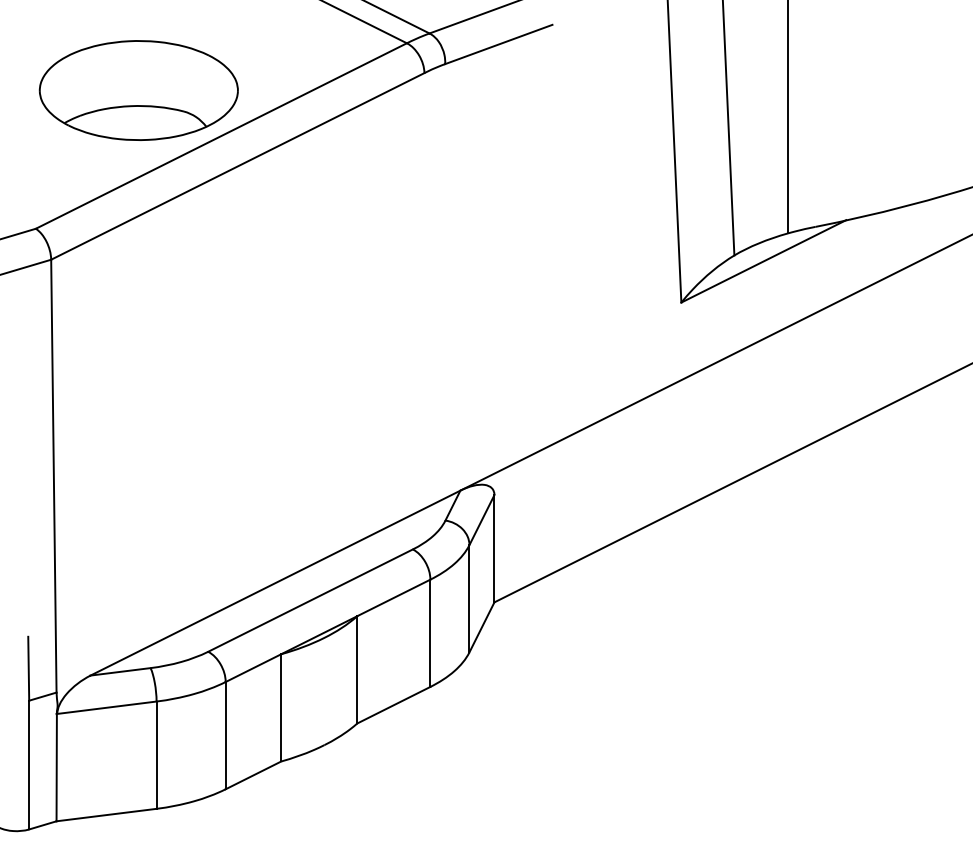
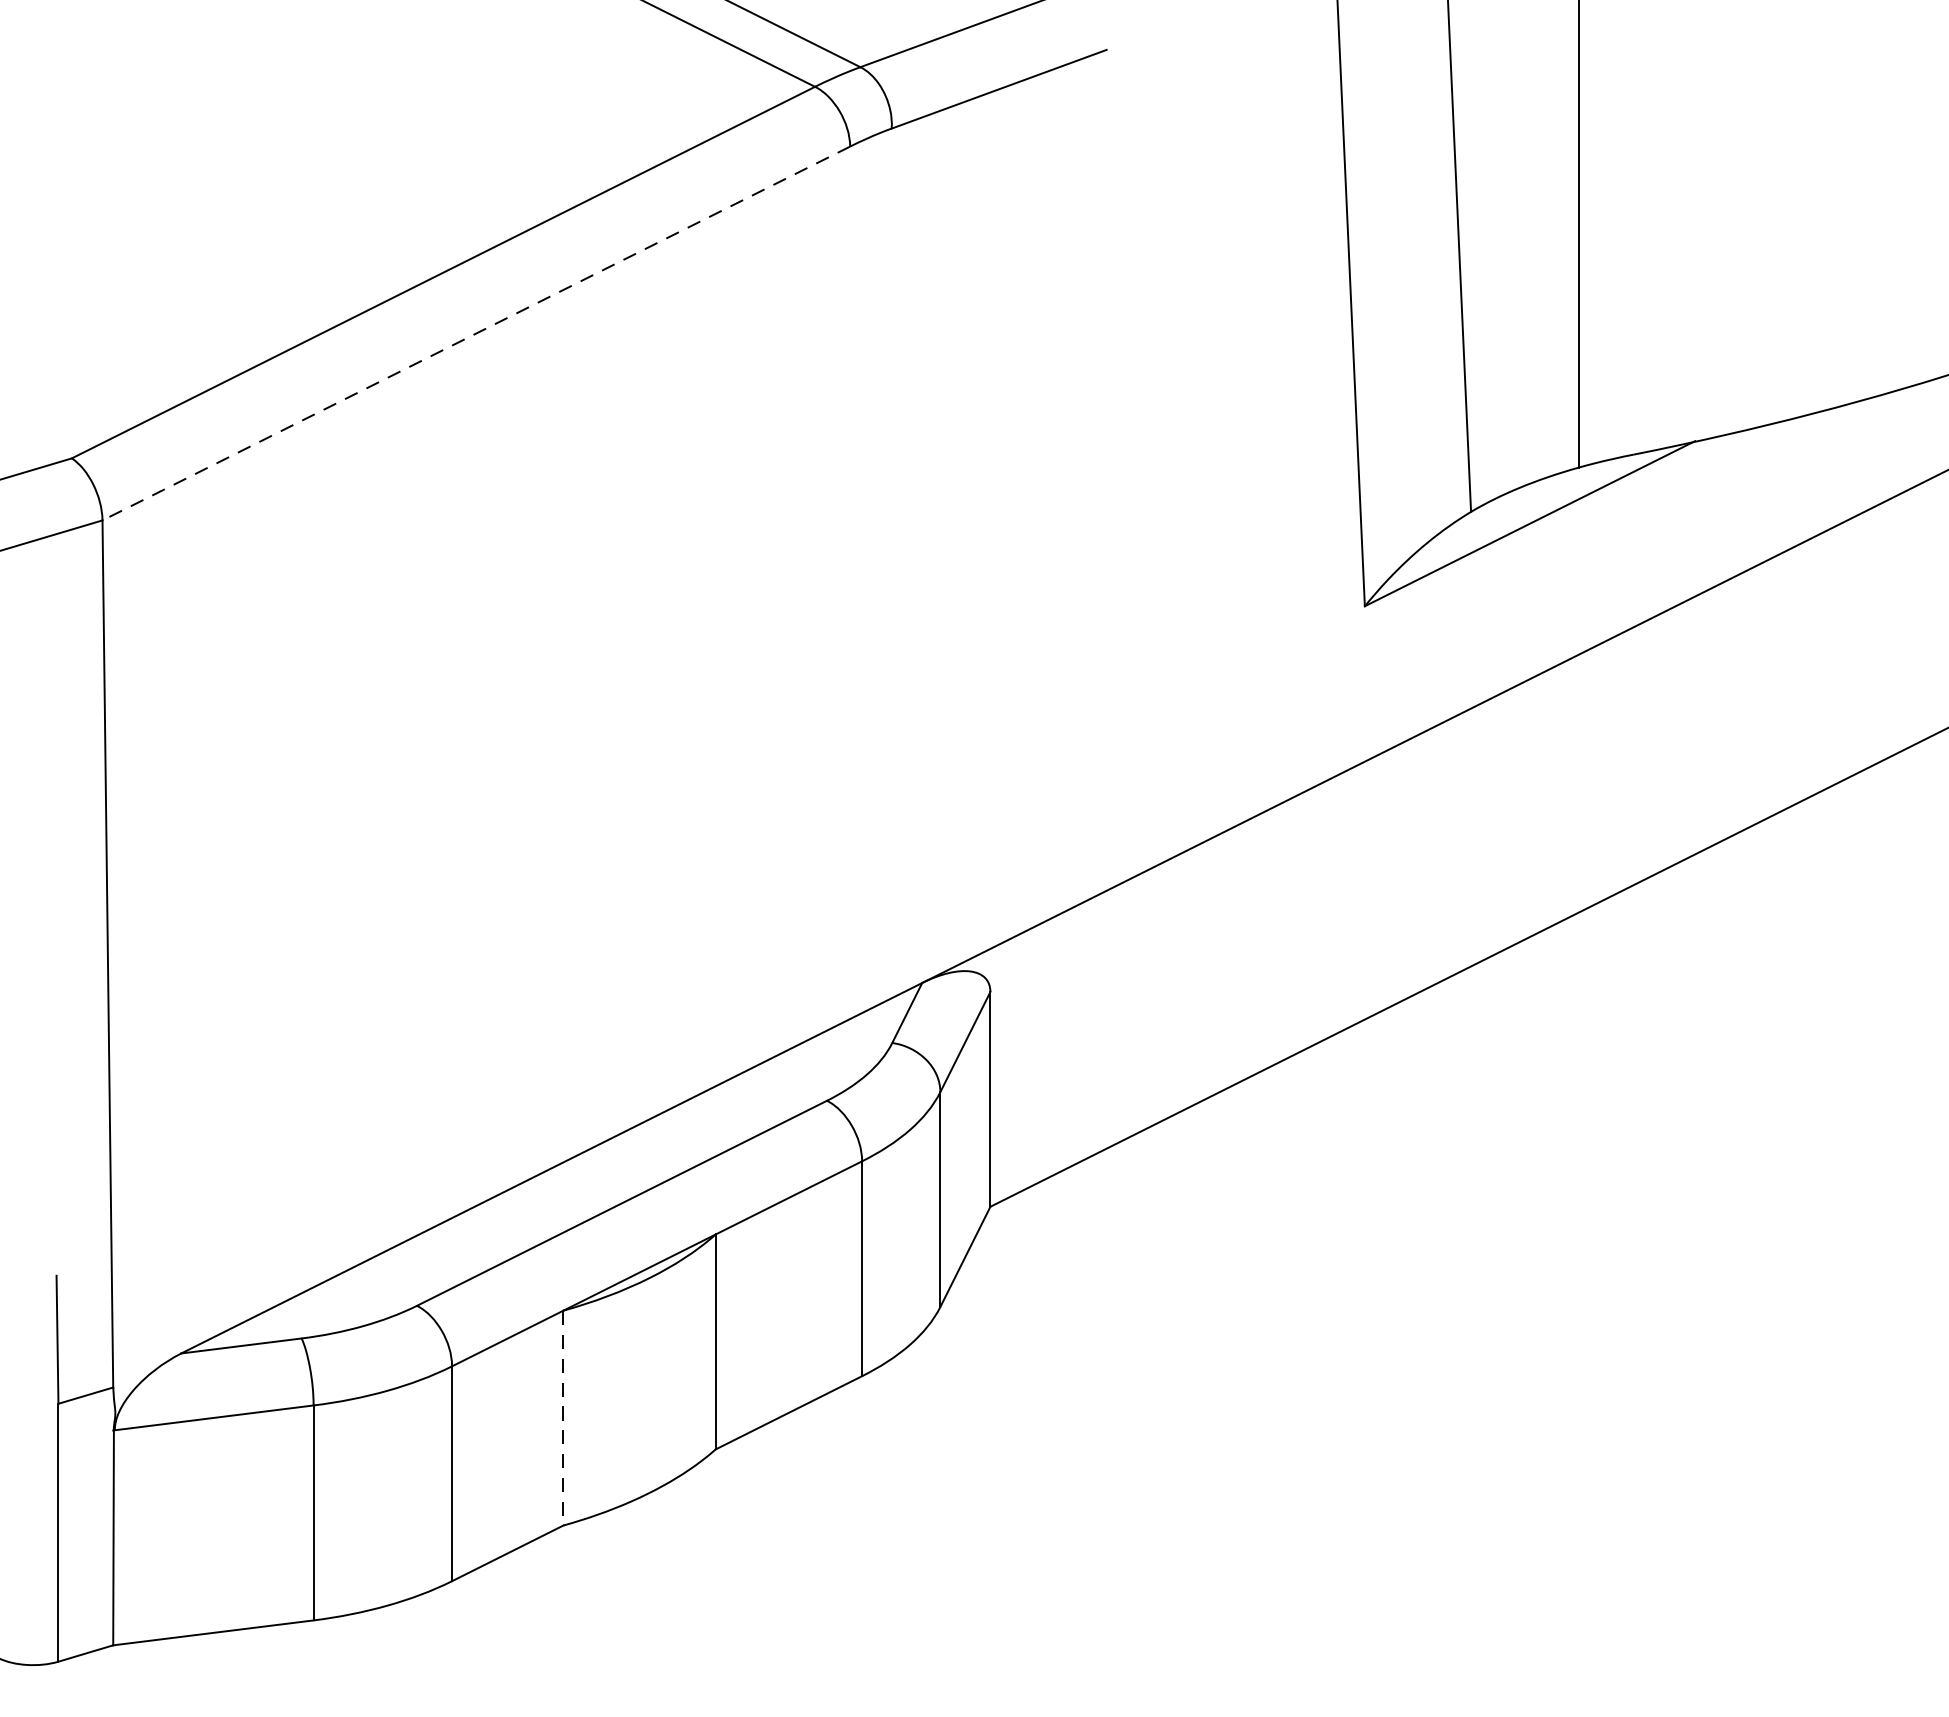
part: (138, 90) -> (277, 181), removed
line: (237, 166) -> (475, 333), solid -> dashed
line: (281, 707) -> (563, 1417), solid -> dashed

